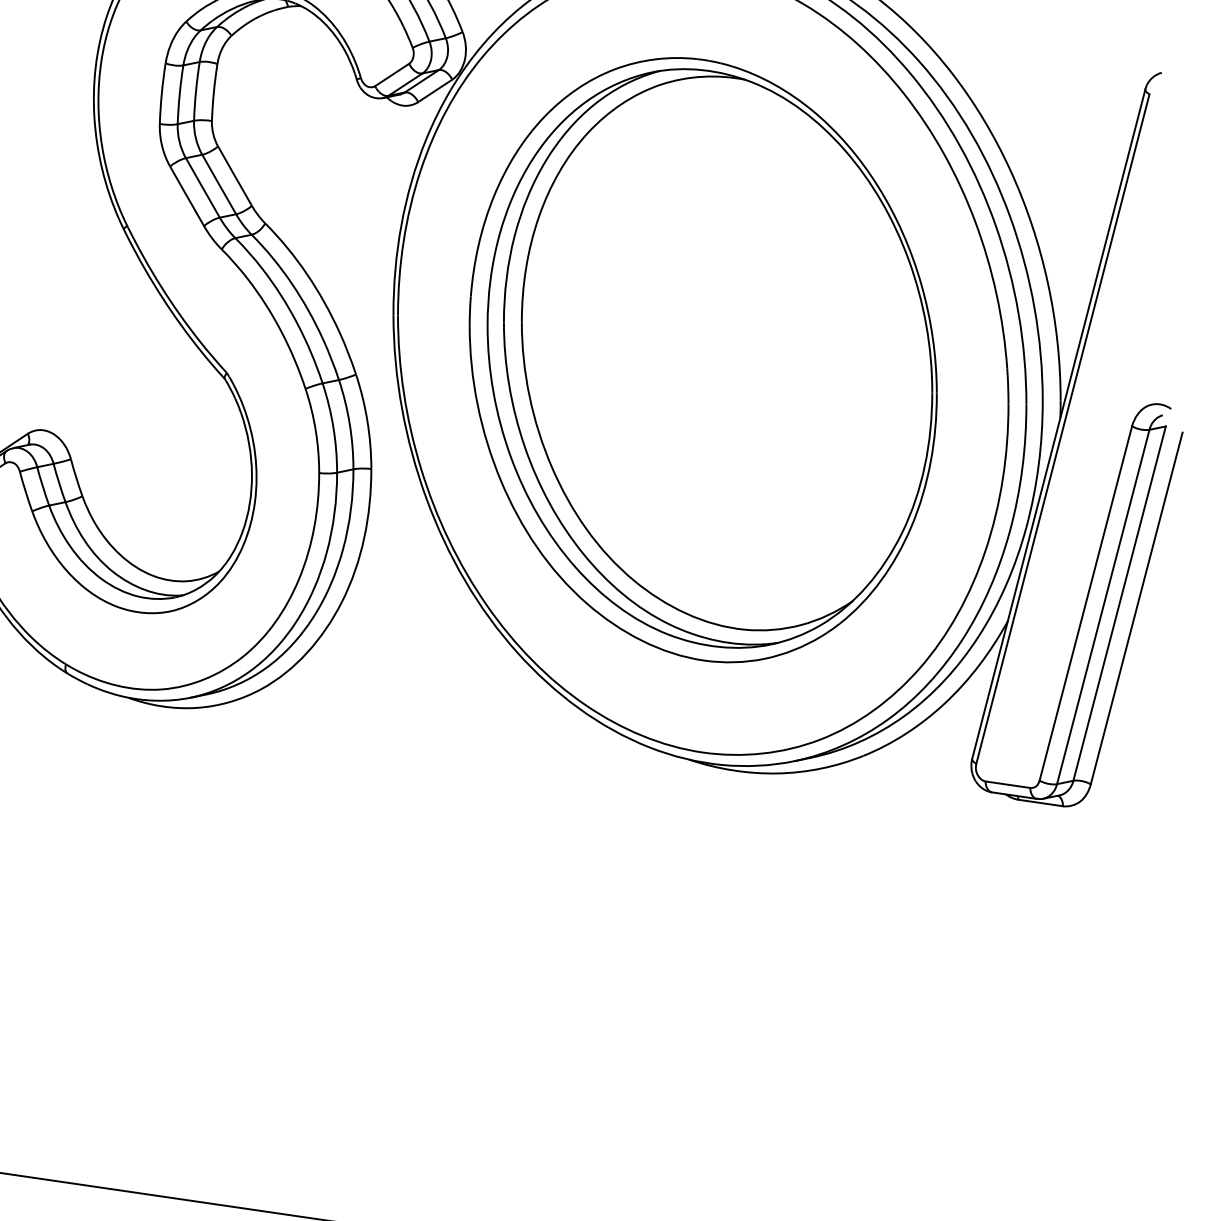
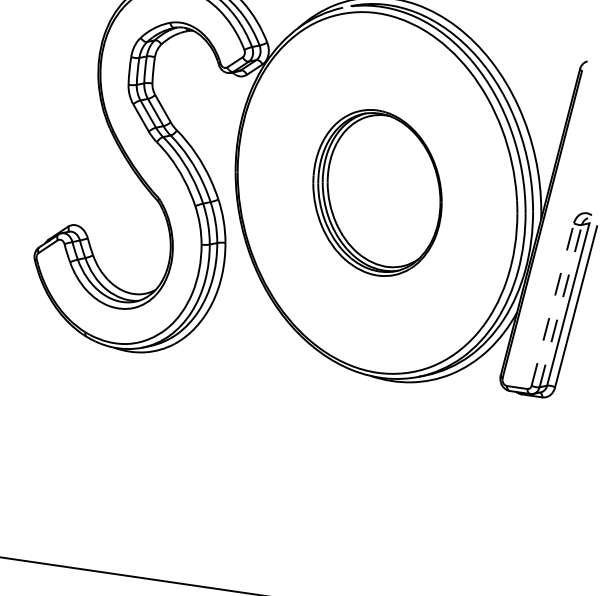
part: (703, 359) -> (377, 192), size x0.6
line: (1085, 603) -> (552, 304), solid -> dashed
line: (1102, 607) -> (560, 306), solid -> dashed

